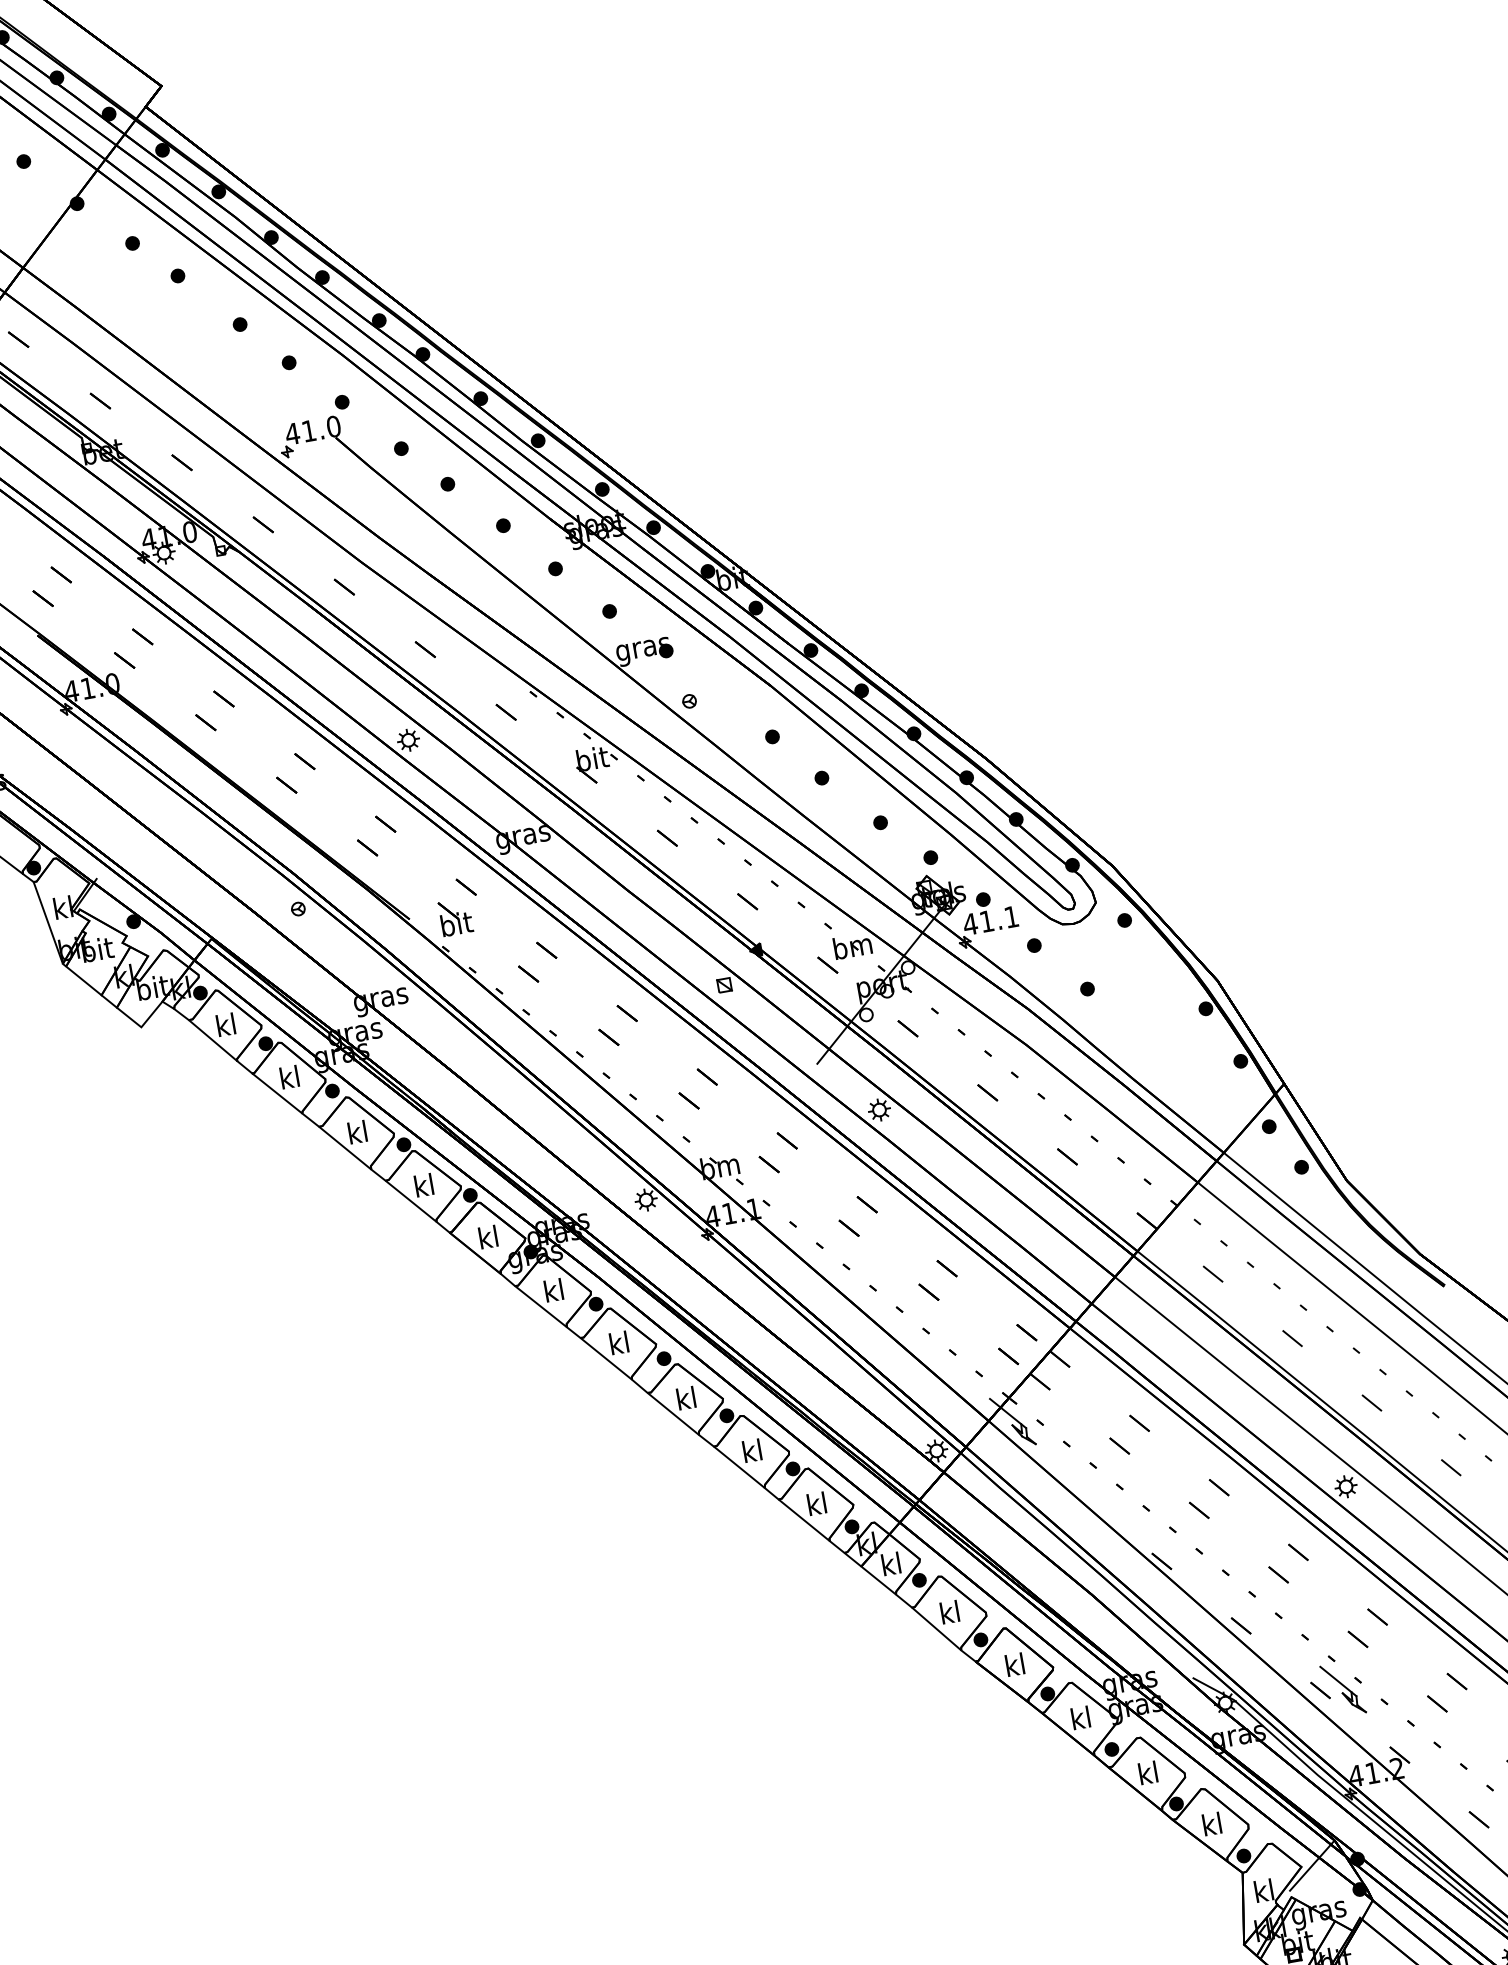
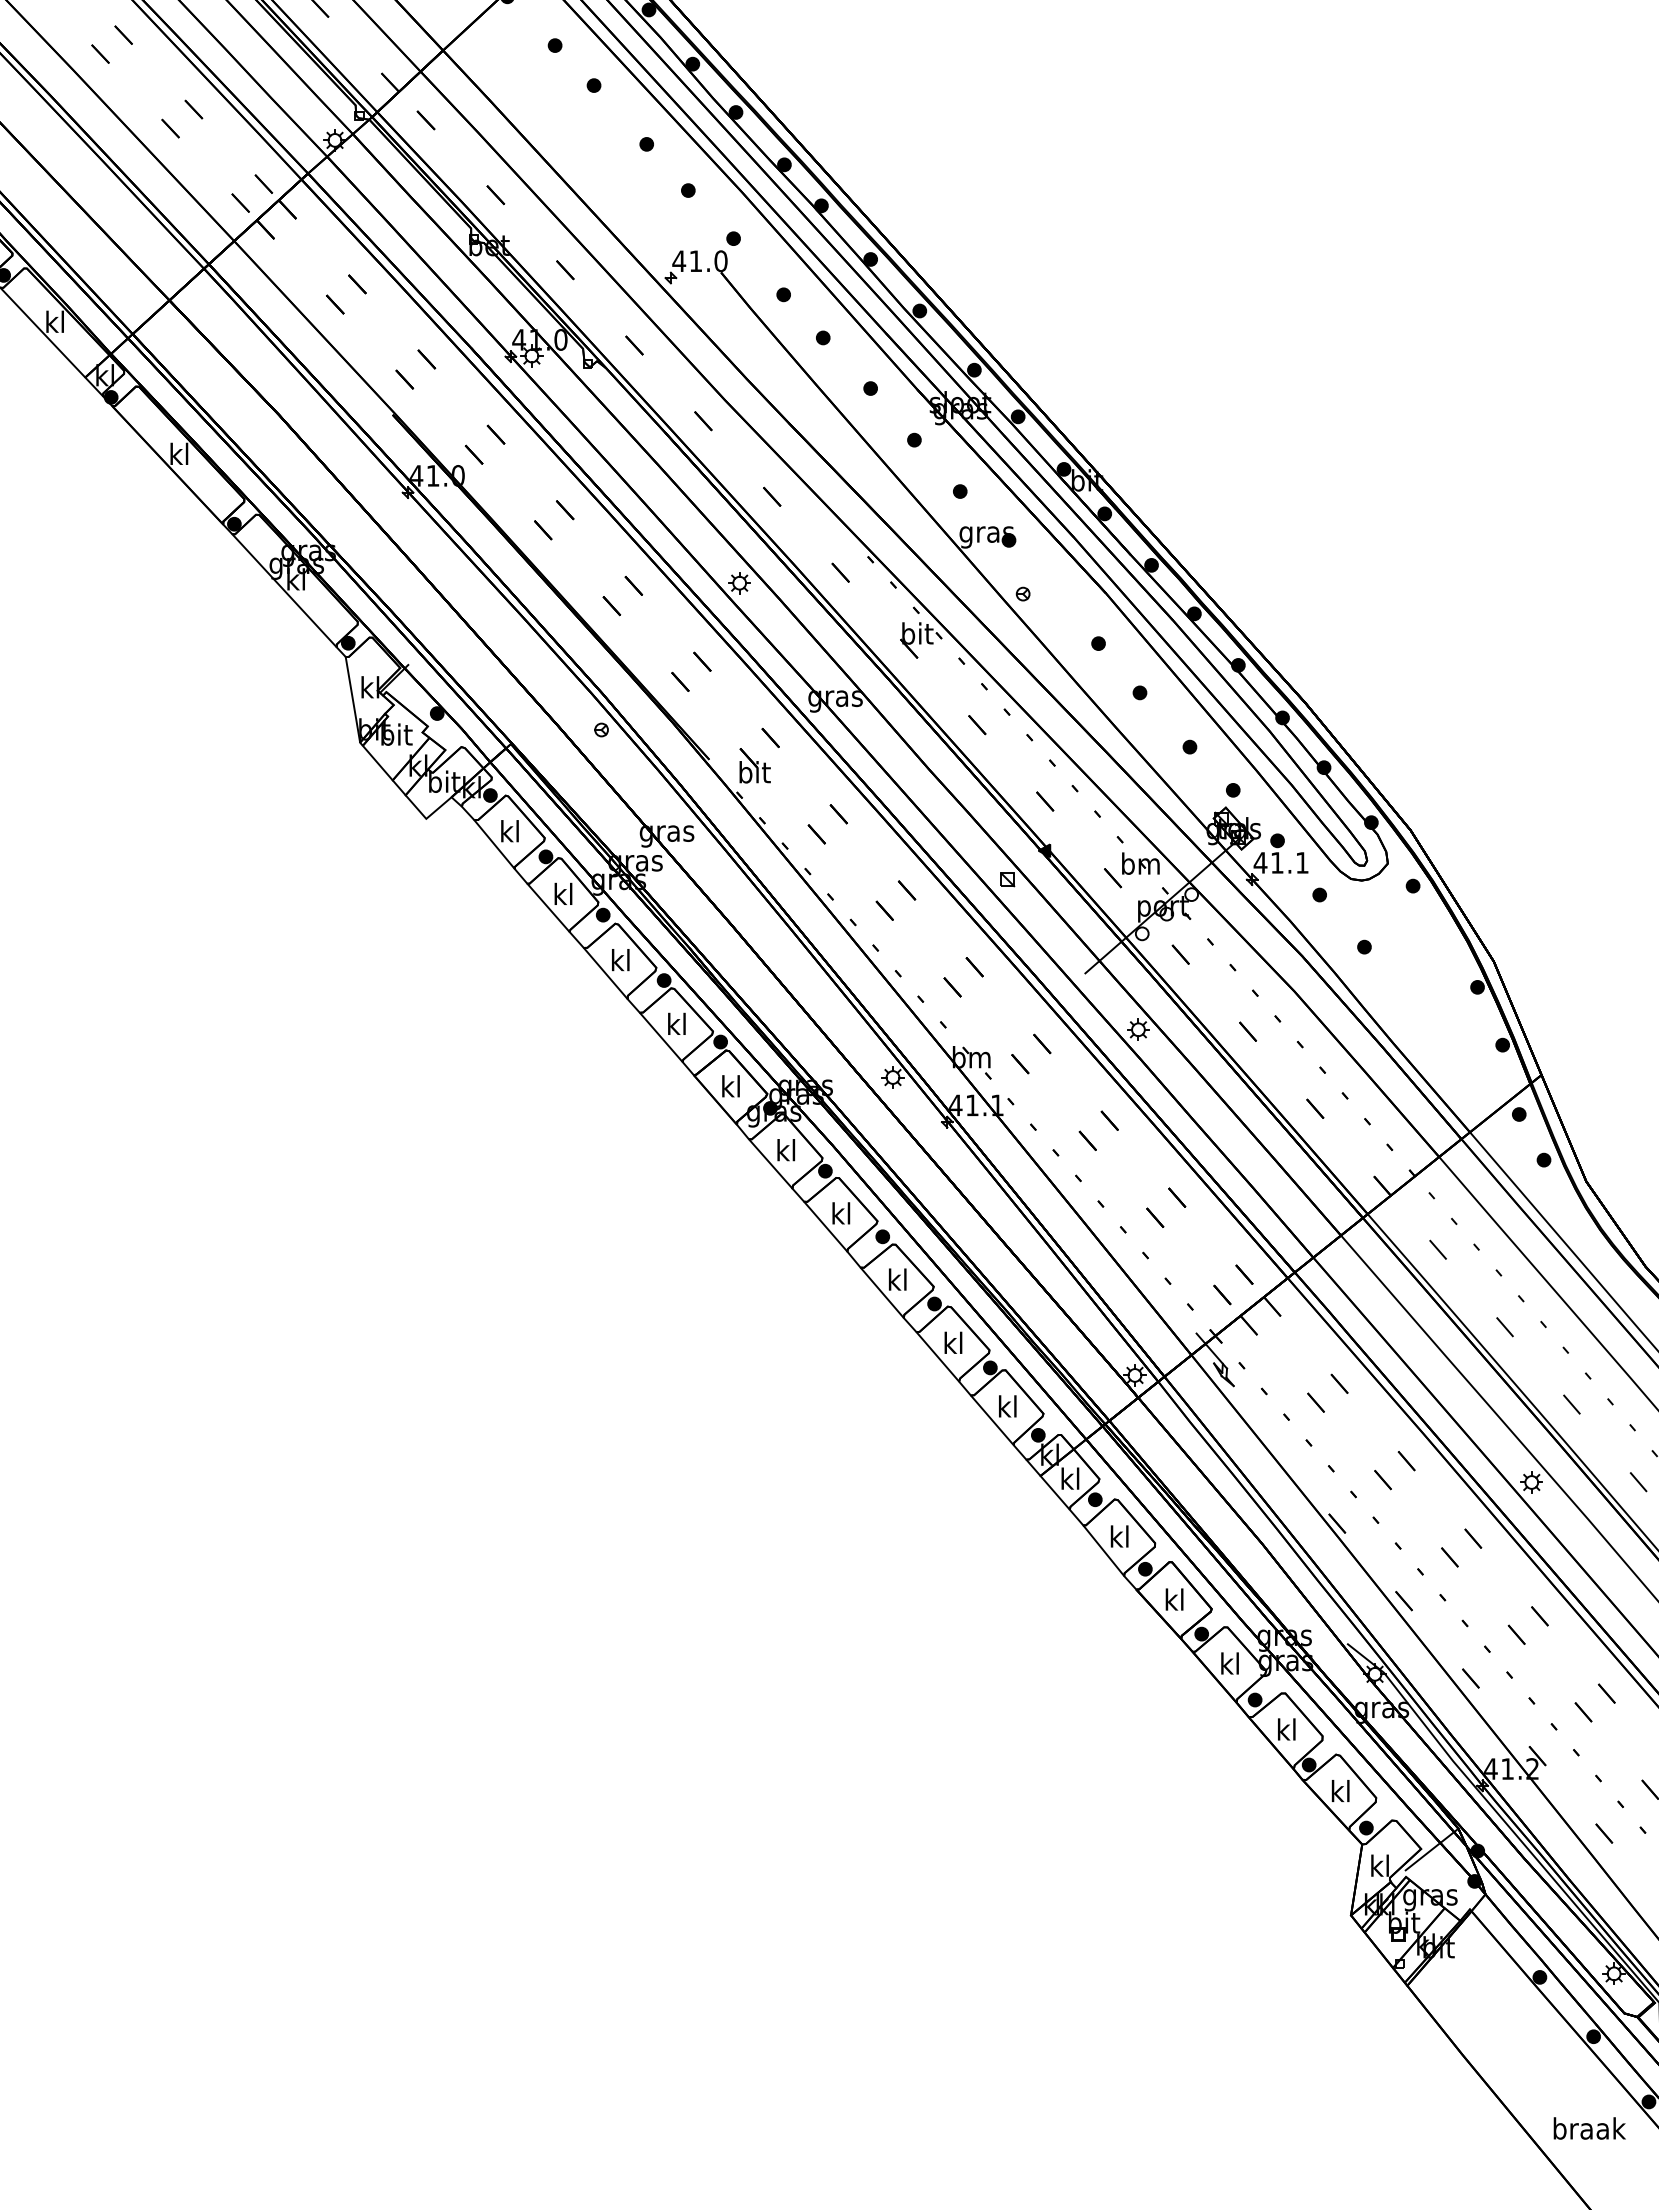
part: (1342, 1689) -> (1492, 1681), removed

